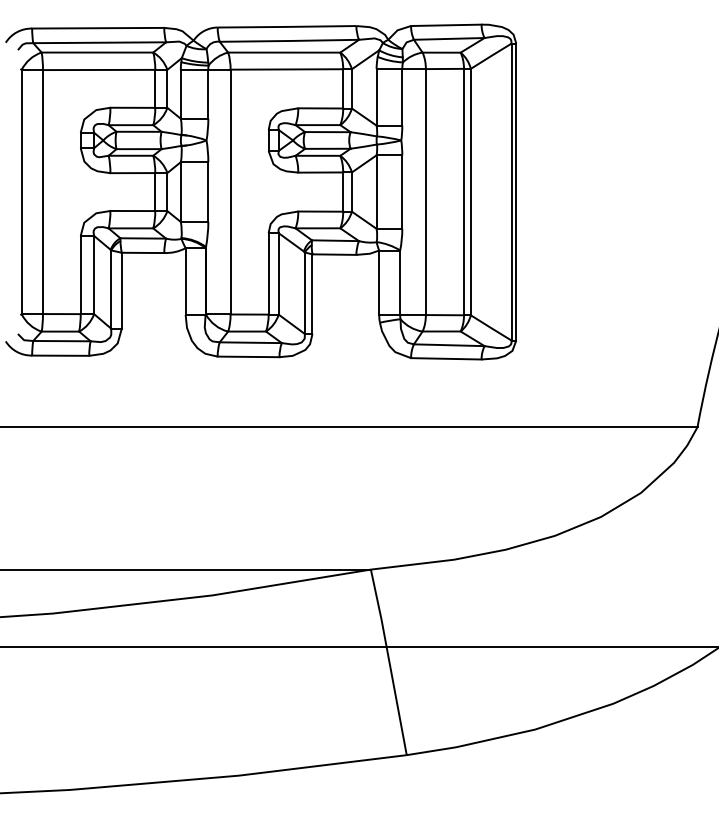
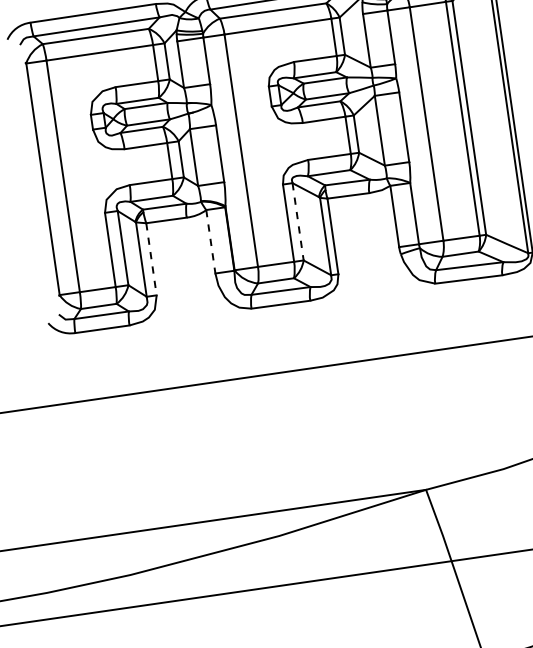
line: (278, 273) -> (297, 221), solid -> dashed
line: (185, 282) -> (210, 242), solid -> dashed
line: (121, 290) -> (151, 259), solid -> dashed

